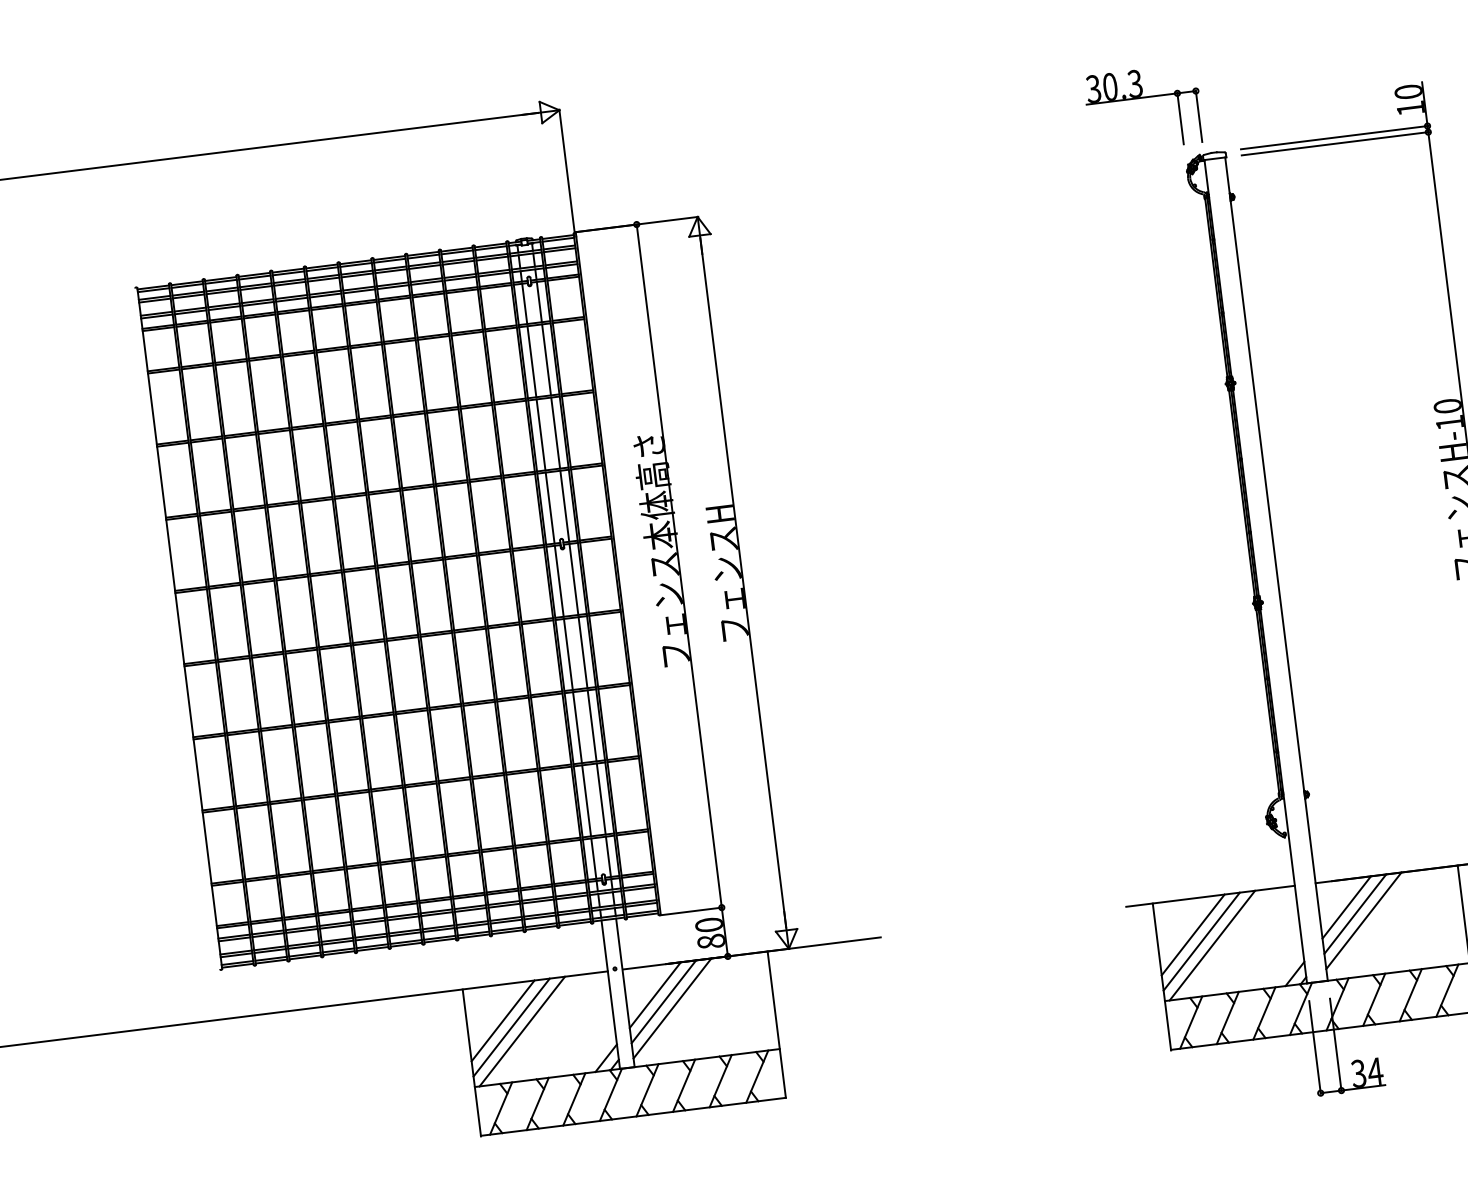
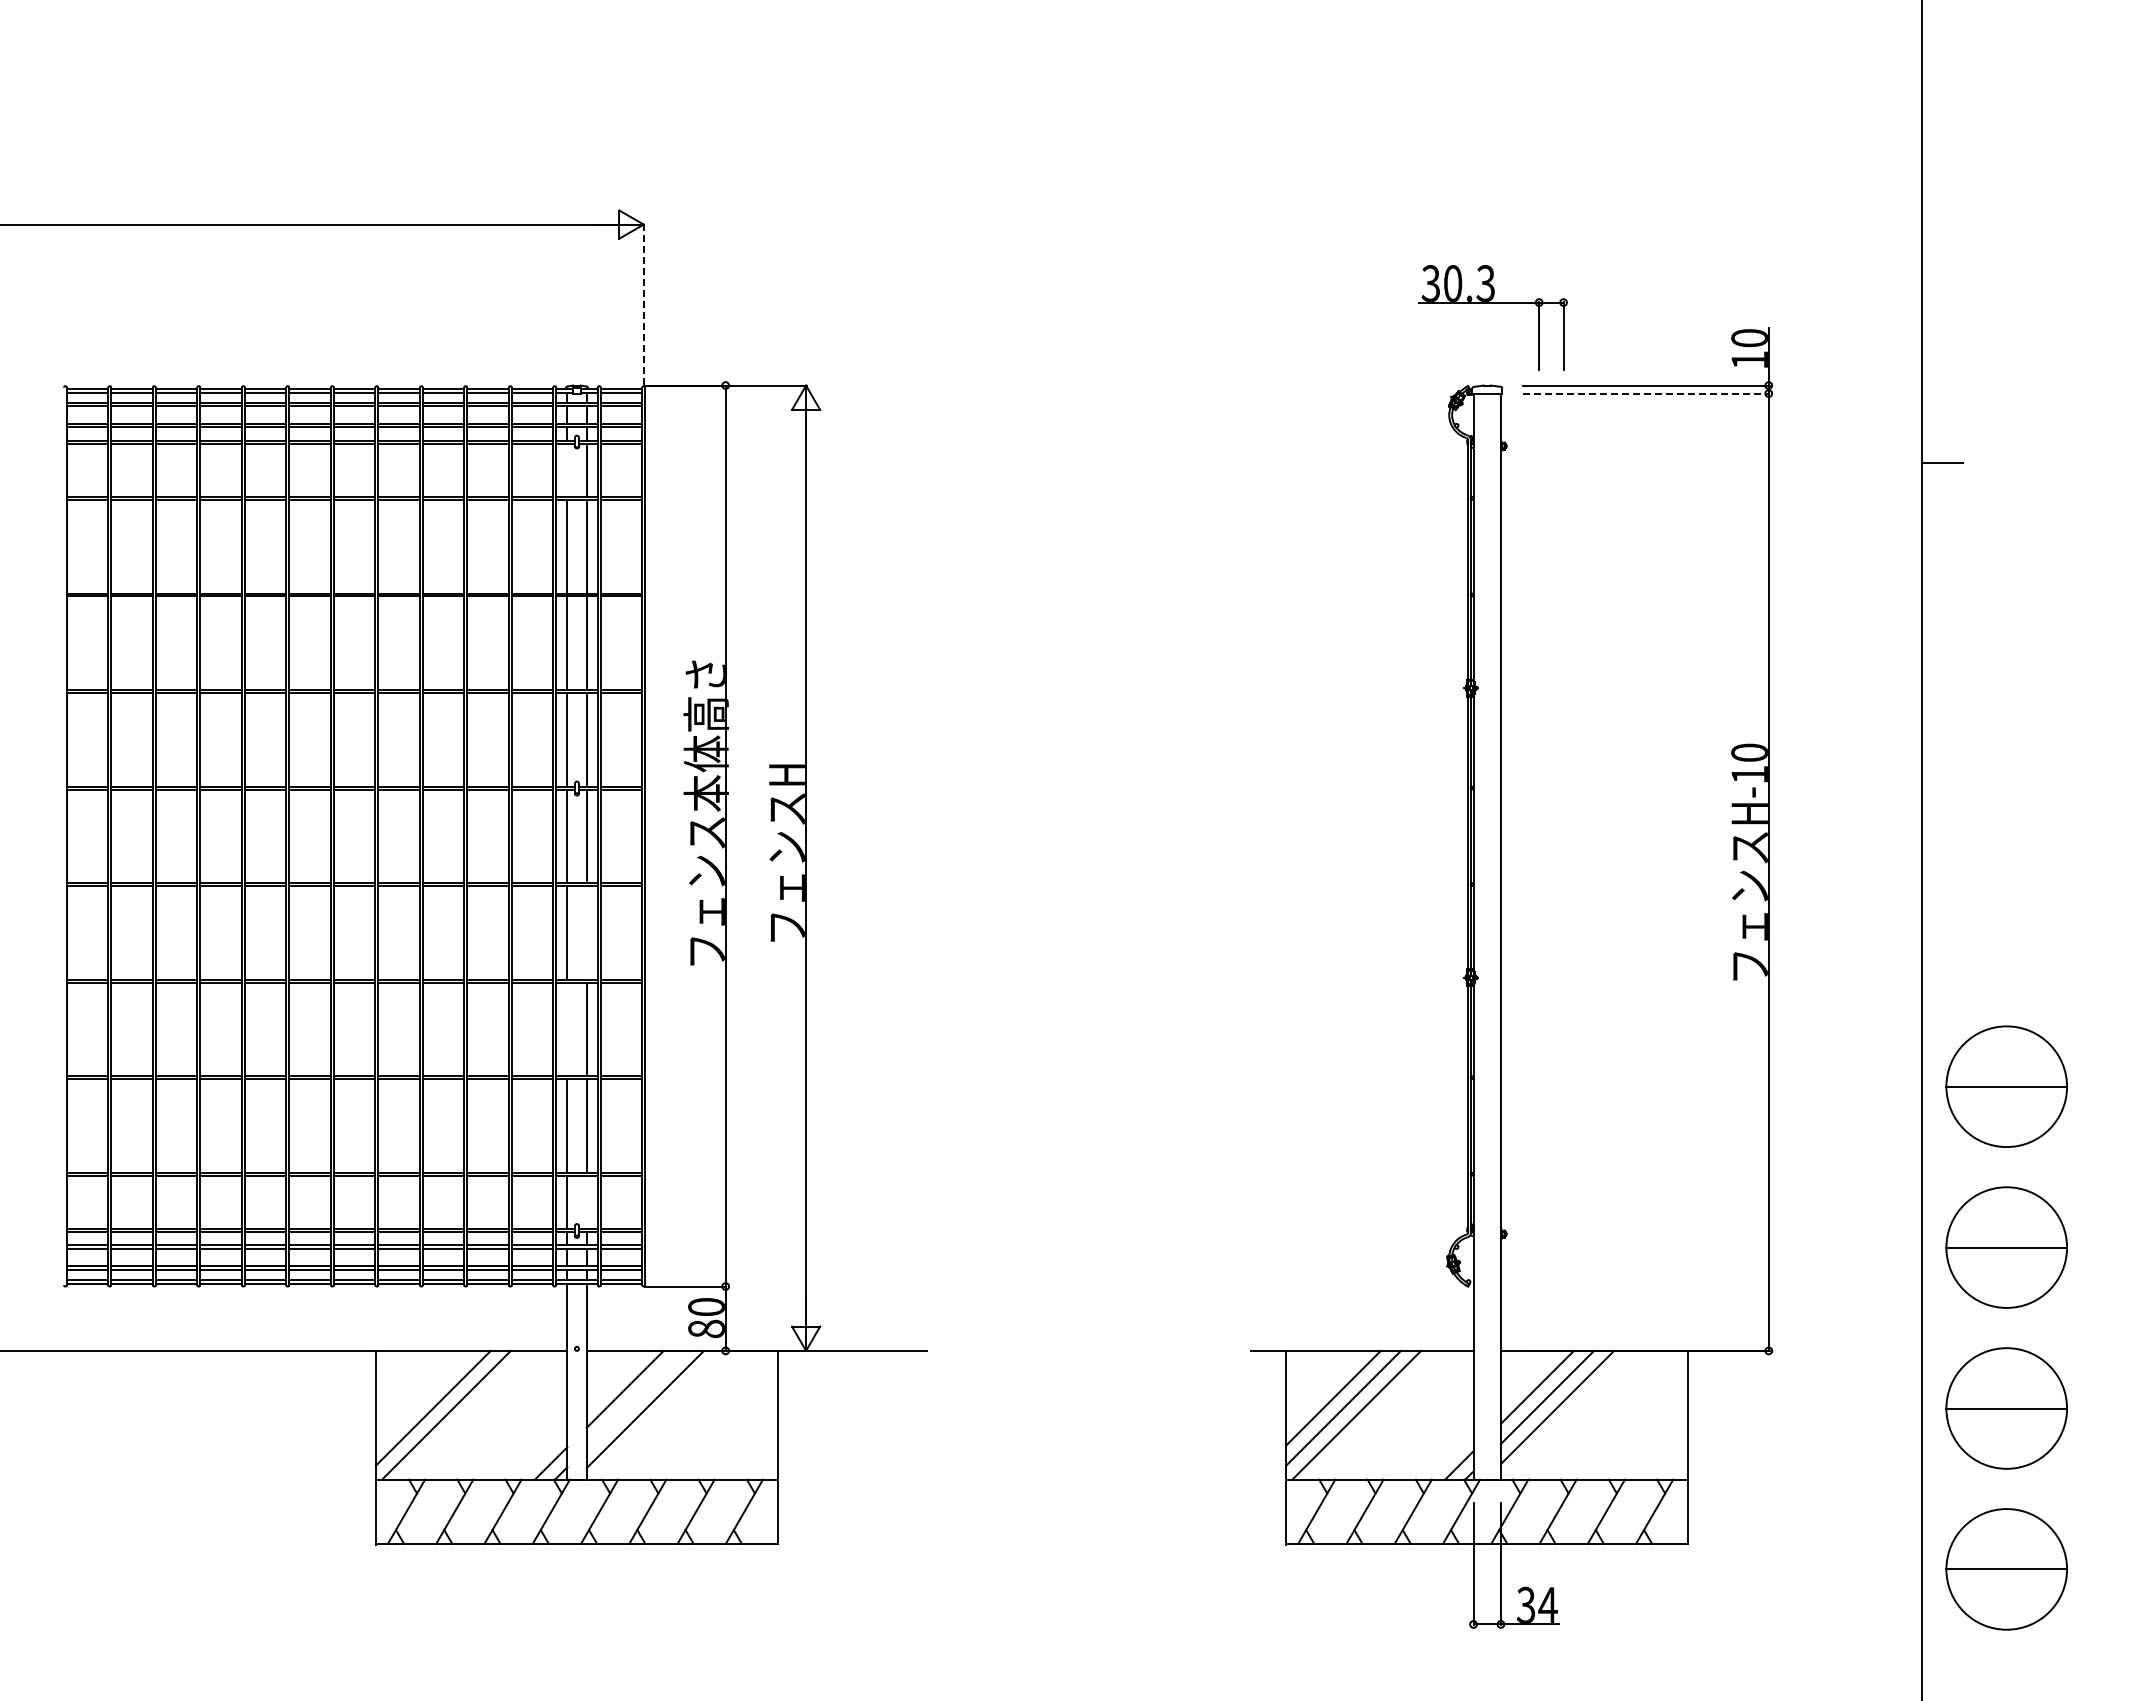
part: (1142, 98) -> (1492, 303), moved
line: (1335, 143) -> (1646, 393), solid -> dashed
line: (566, 170) -> (643, 304), solid -> dashed
line: (524, 303) -> (567, 470), removed
line: (582, 652) -> (586, 932), removed
line: (577, 727) -> (567, 1029), removed
line: (608, 856) -> (586, 1201), removed
line: (663, 1001) -> (634, 1399), removed
line: (502, 1020) -> (422, 1397), removed

